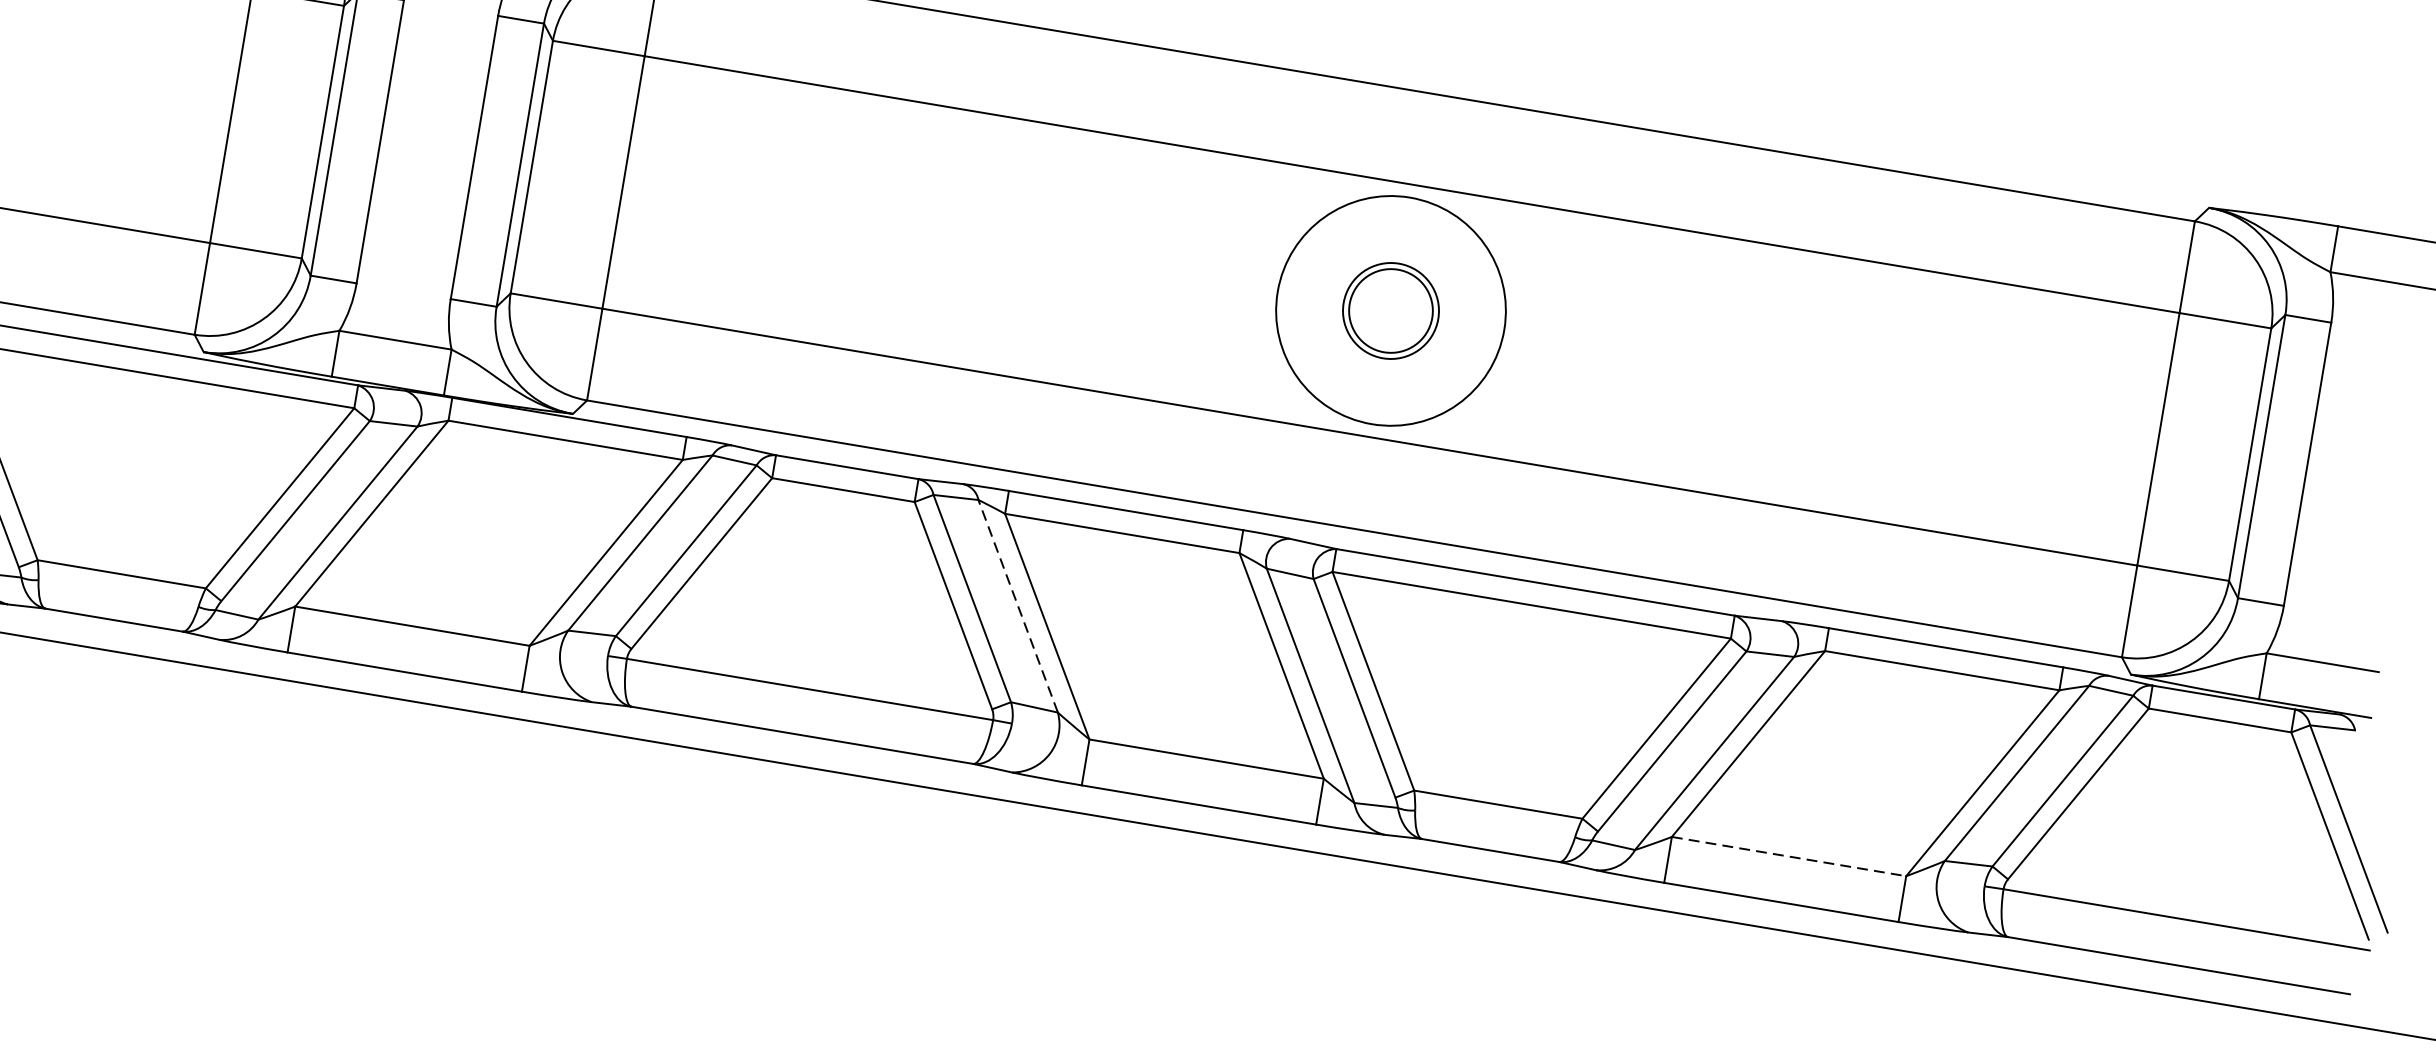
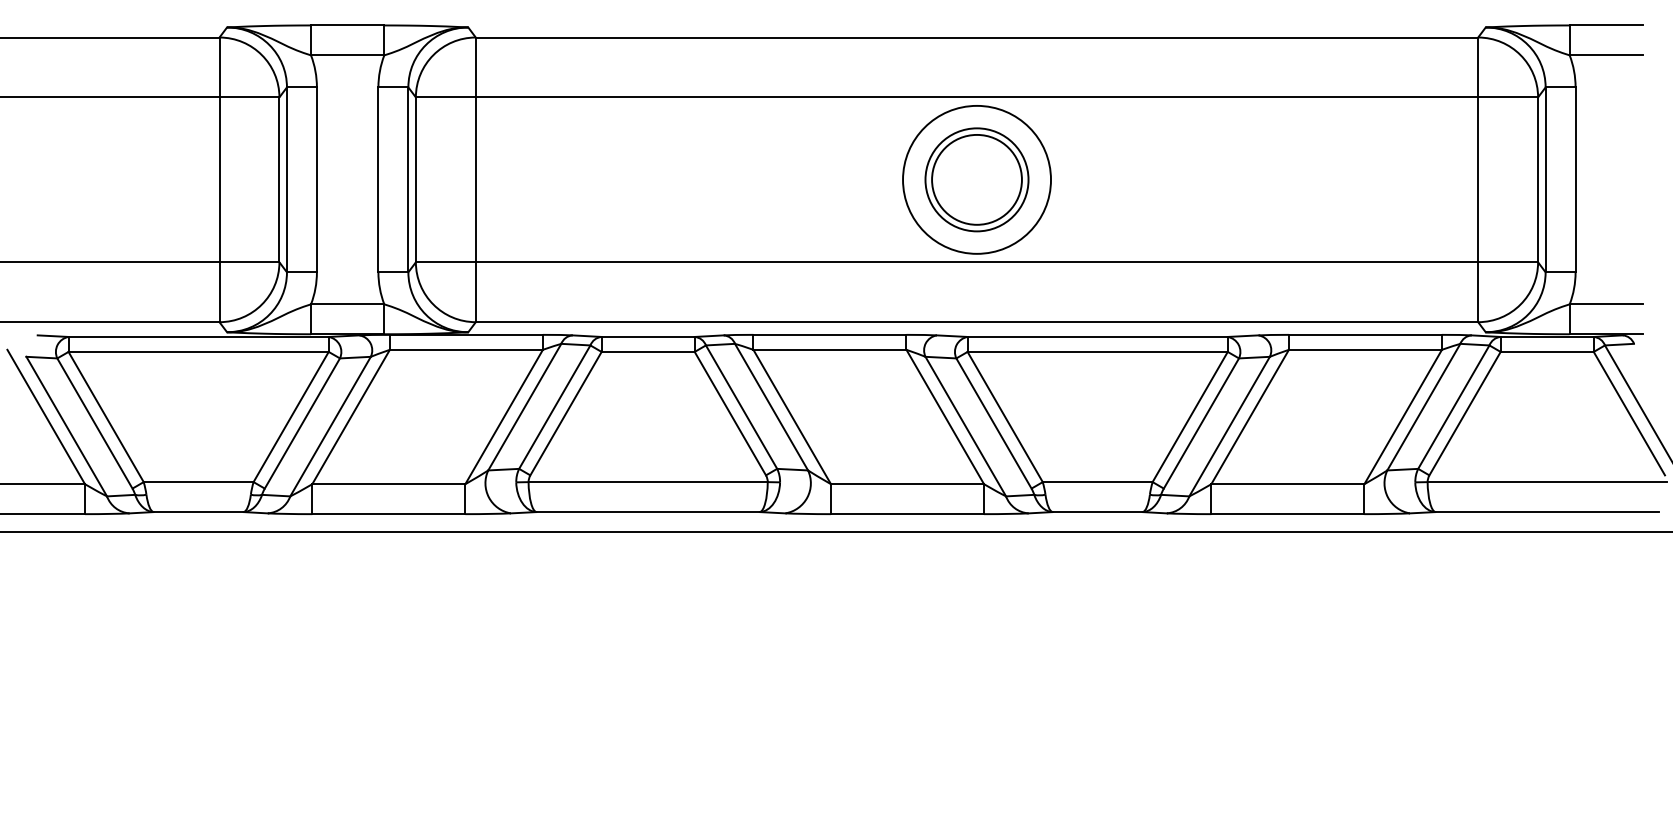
part: (1390, 310) -> (976, 179), size x1.67
line: (1018, 605) -> (771, 406), dashed -> solid
line: (1788, 856) -> (1287, 484), dashed -> solid

